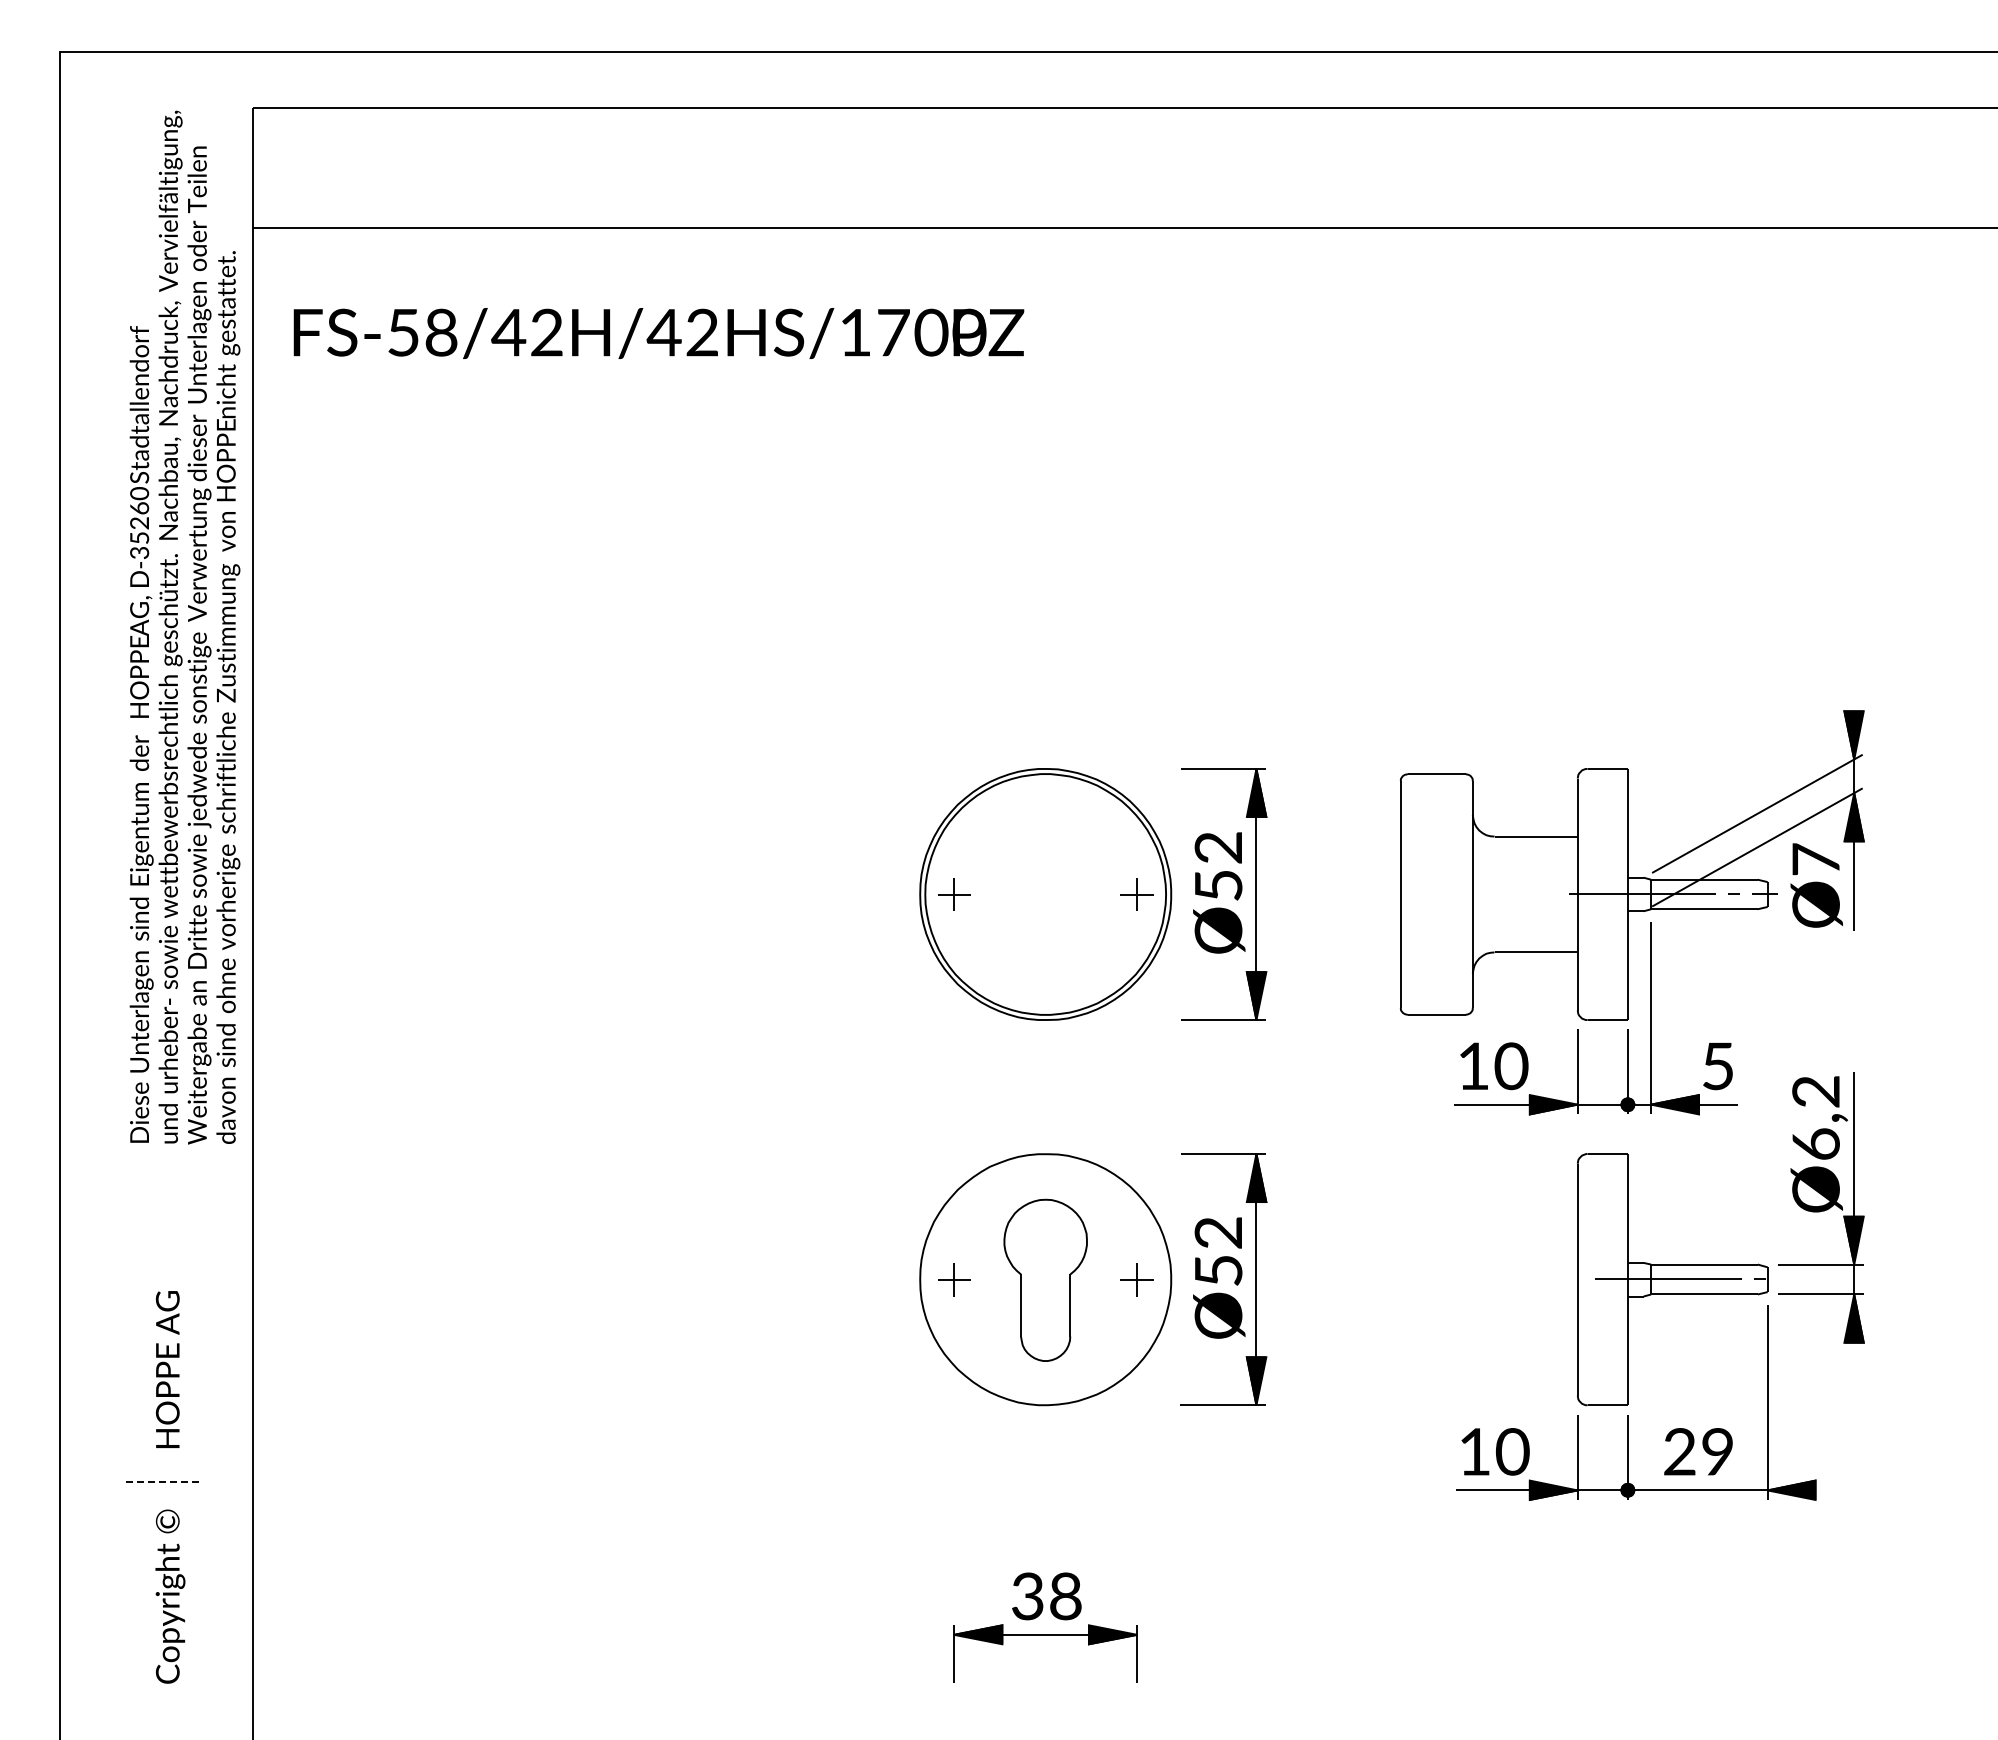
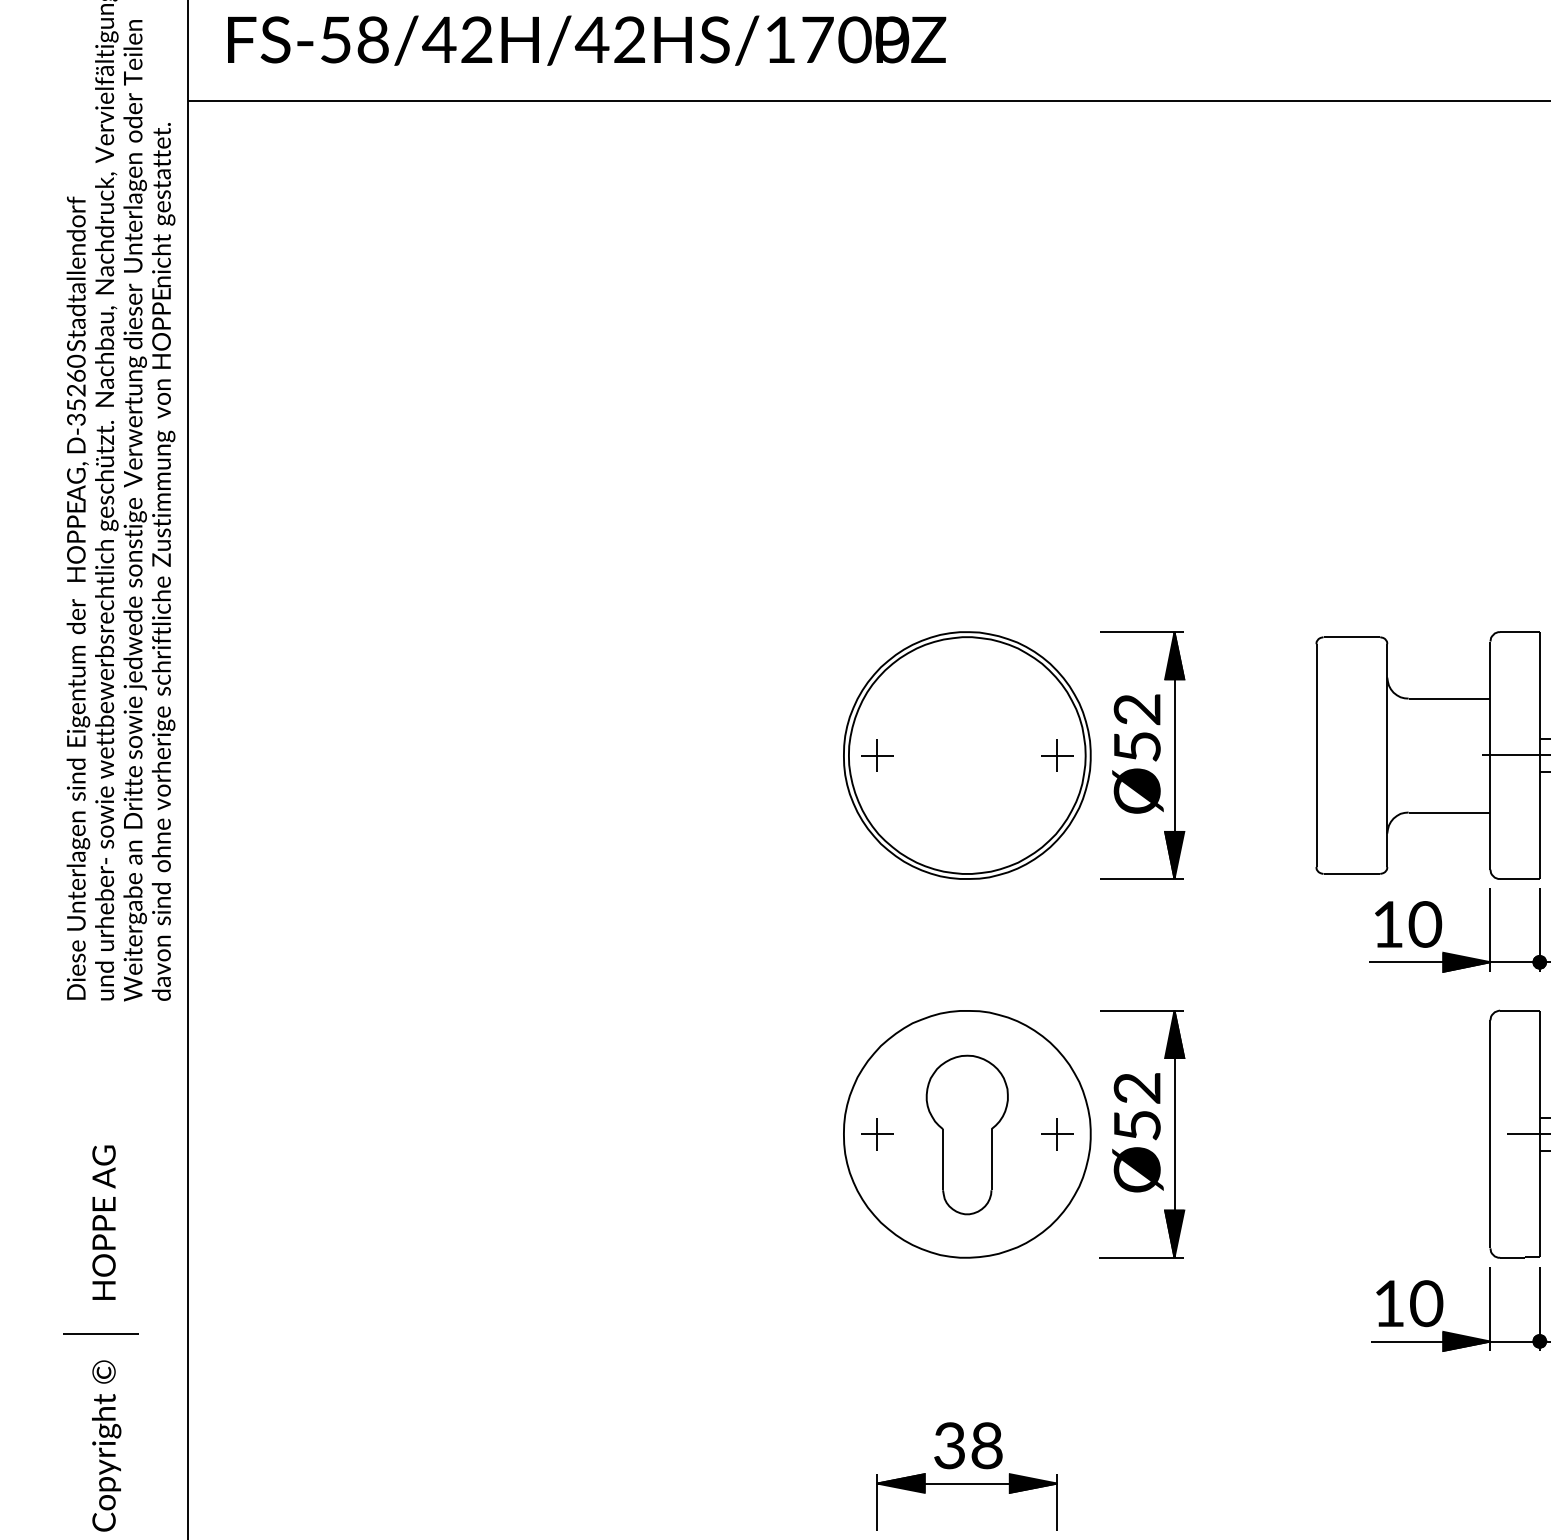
text: (658, 333) -> (586, 40), moved
line: (164, 1482) -> (100, 1333), dashed -> solid

